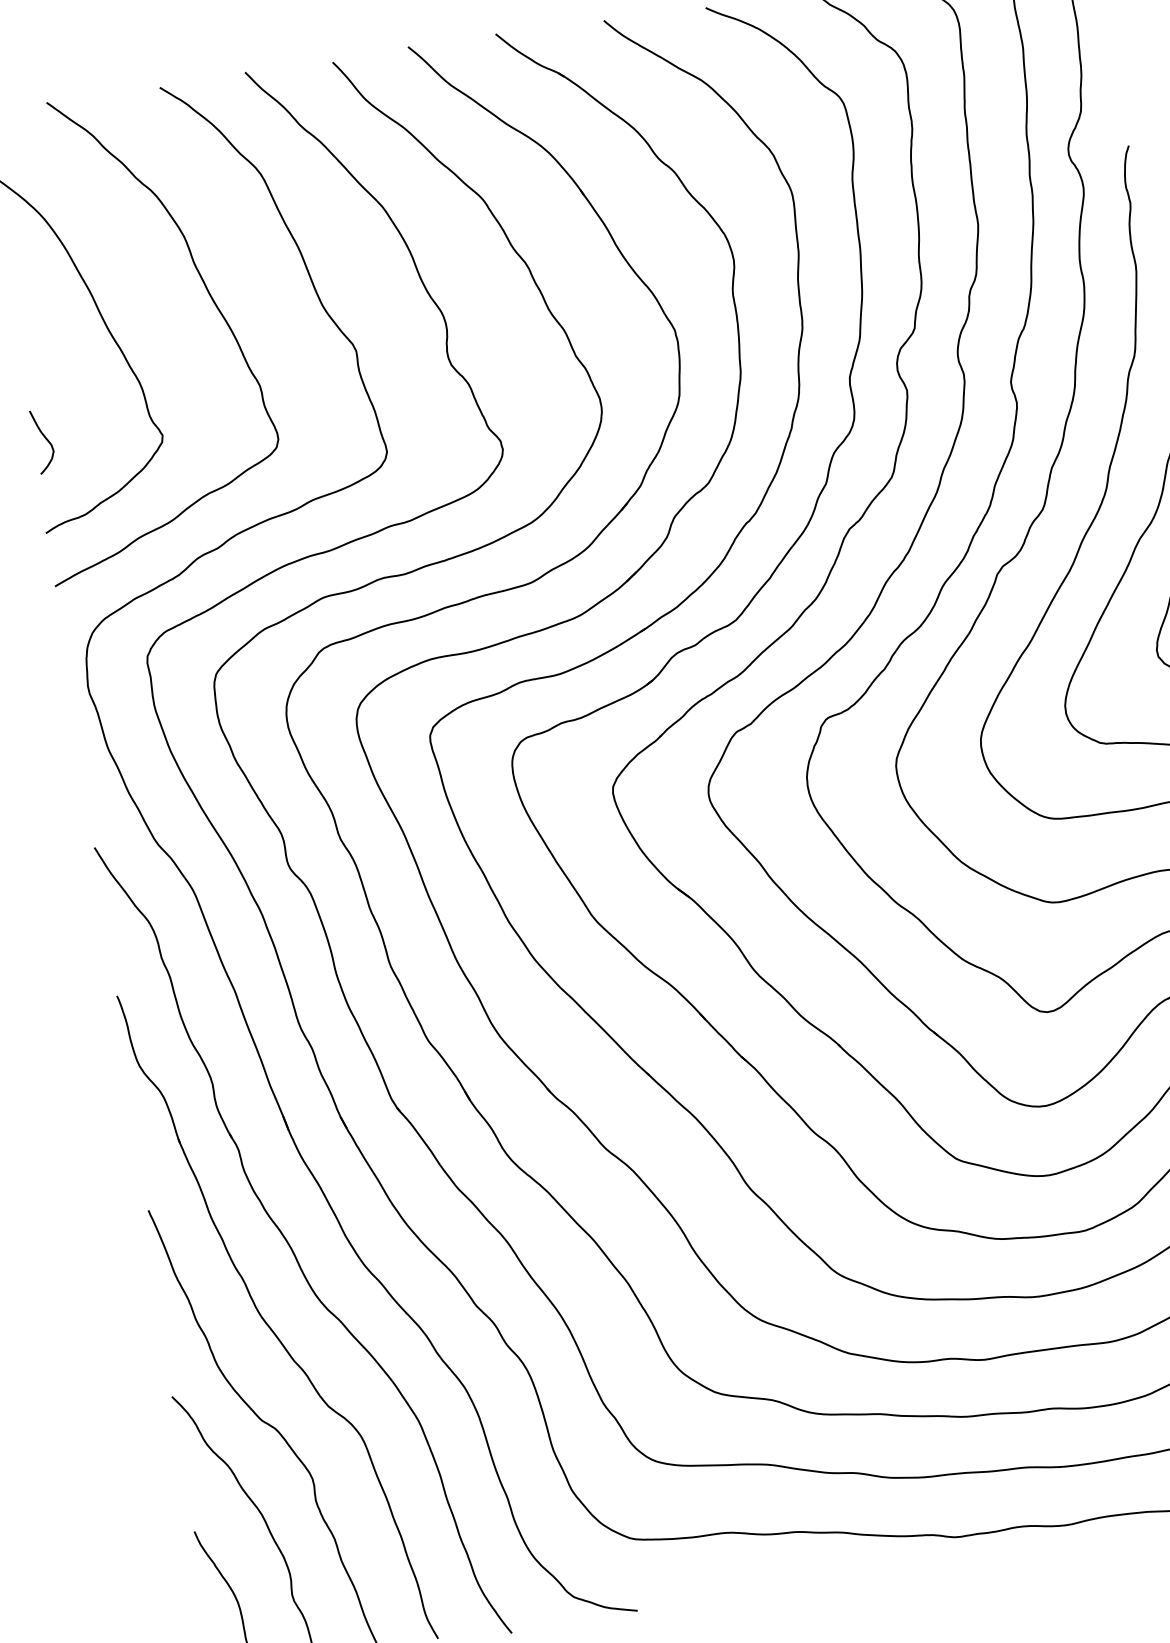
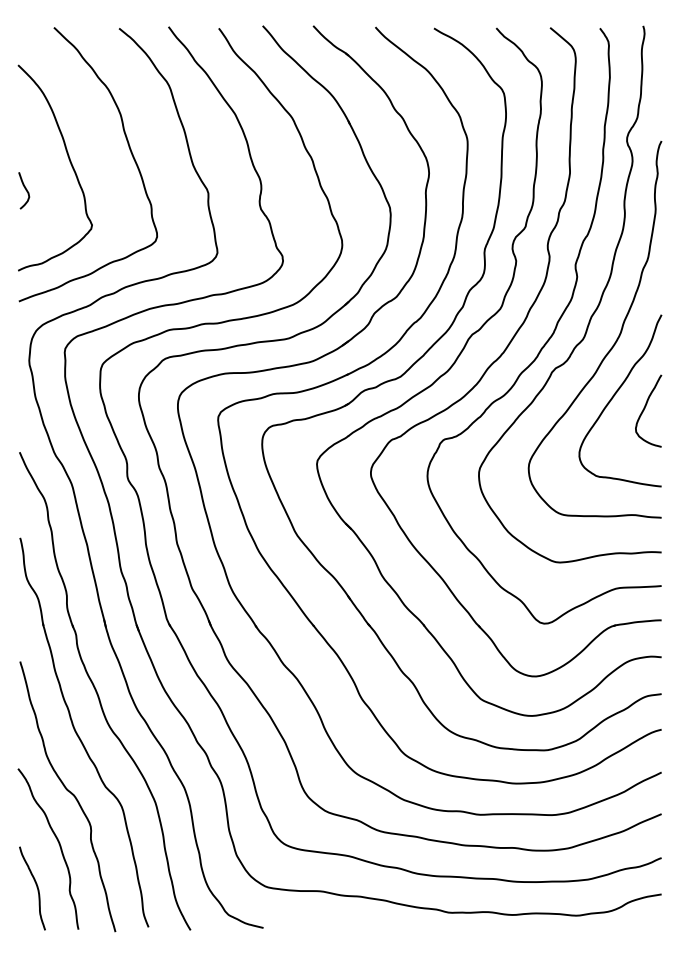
curve: (45, 440) -> (25, 190), moved

